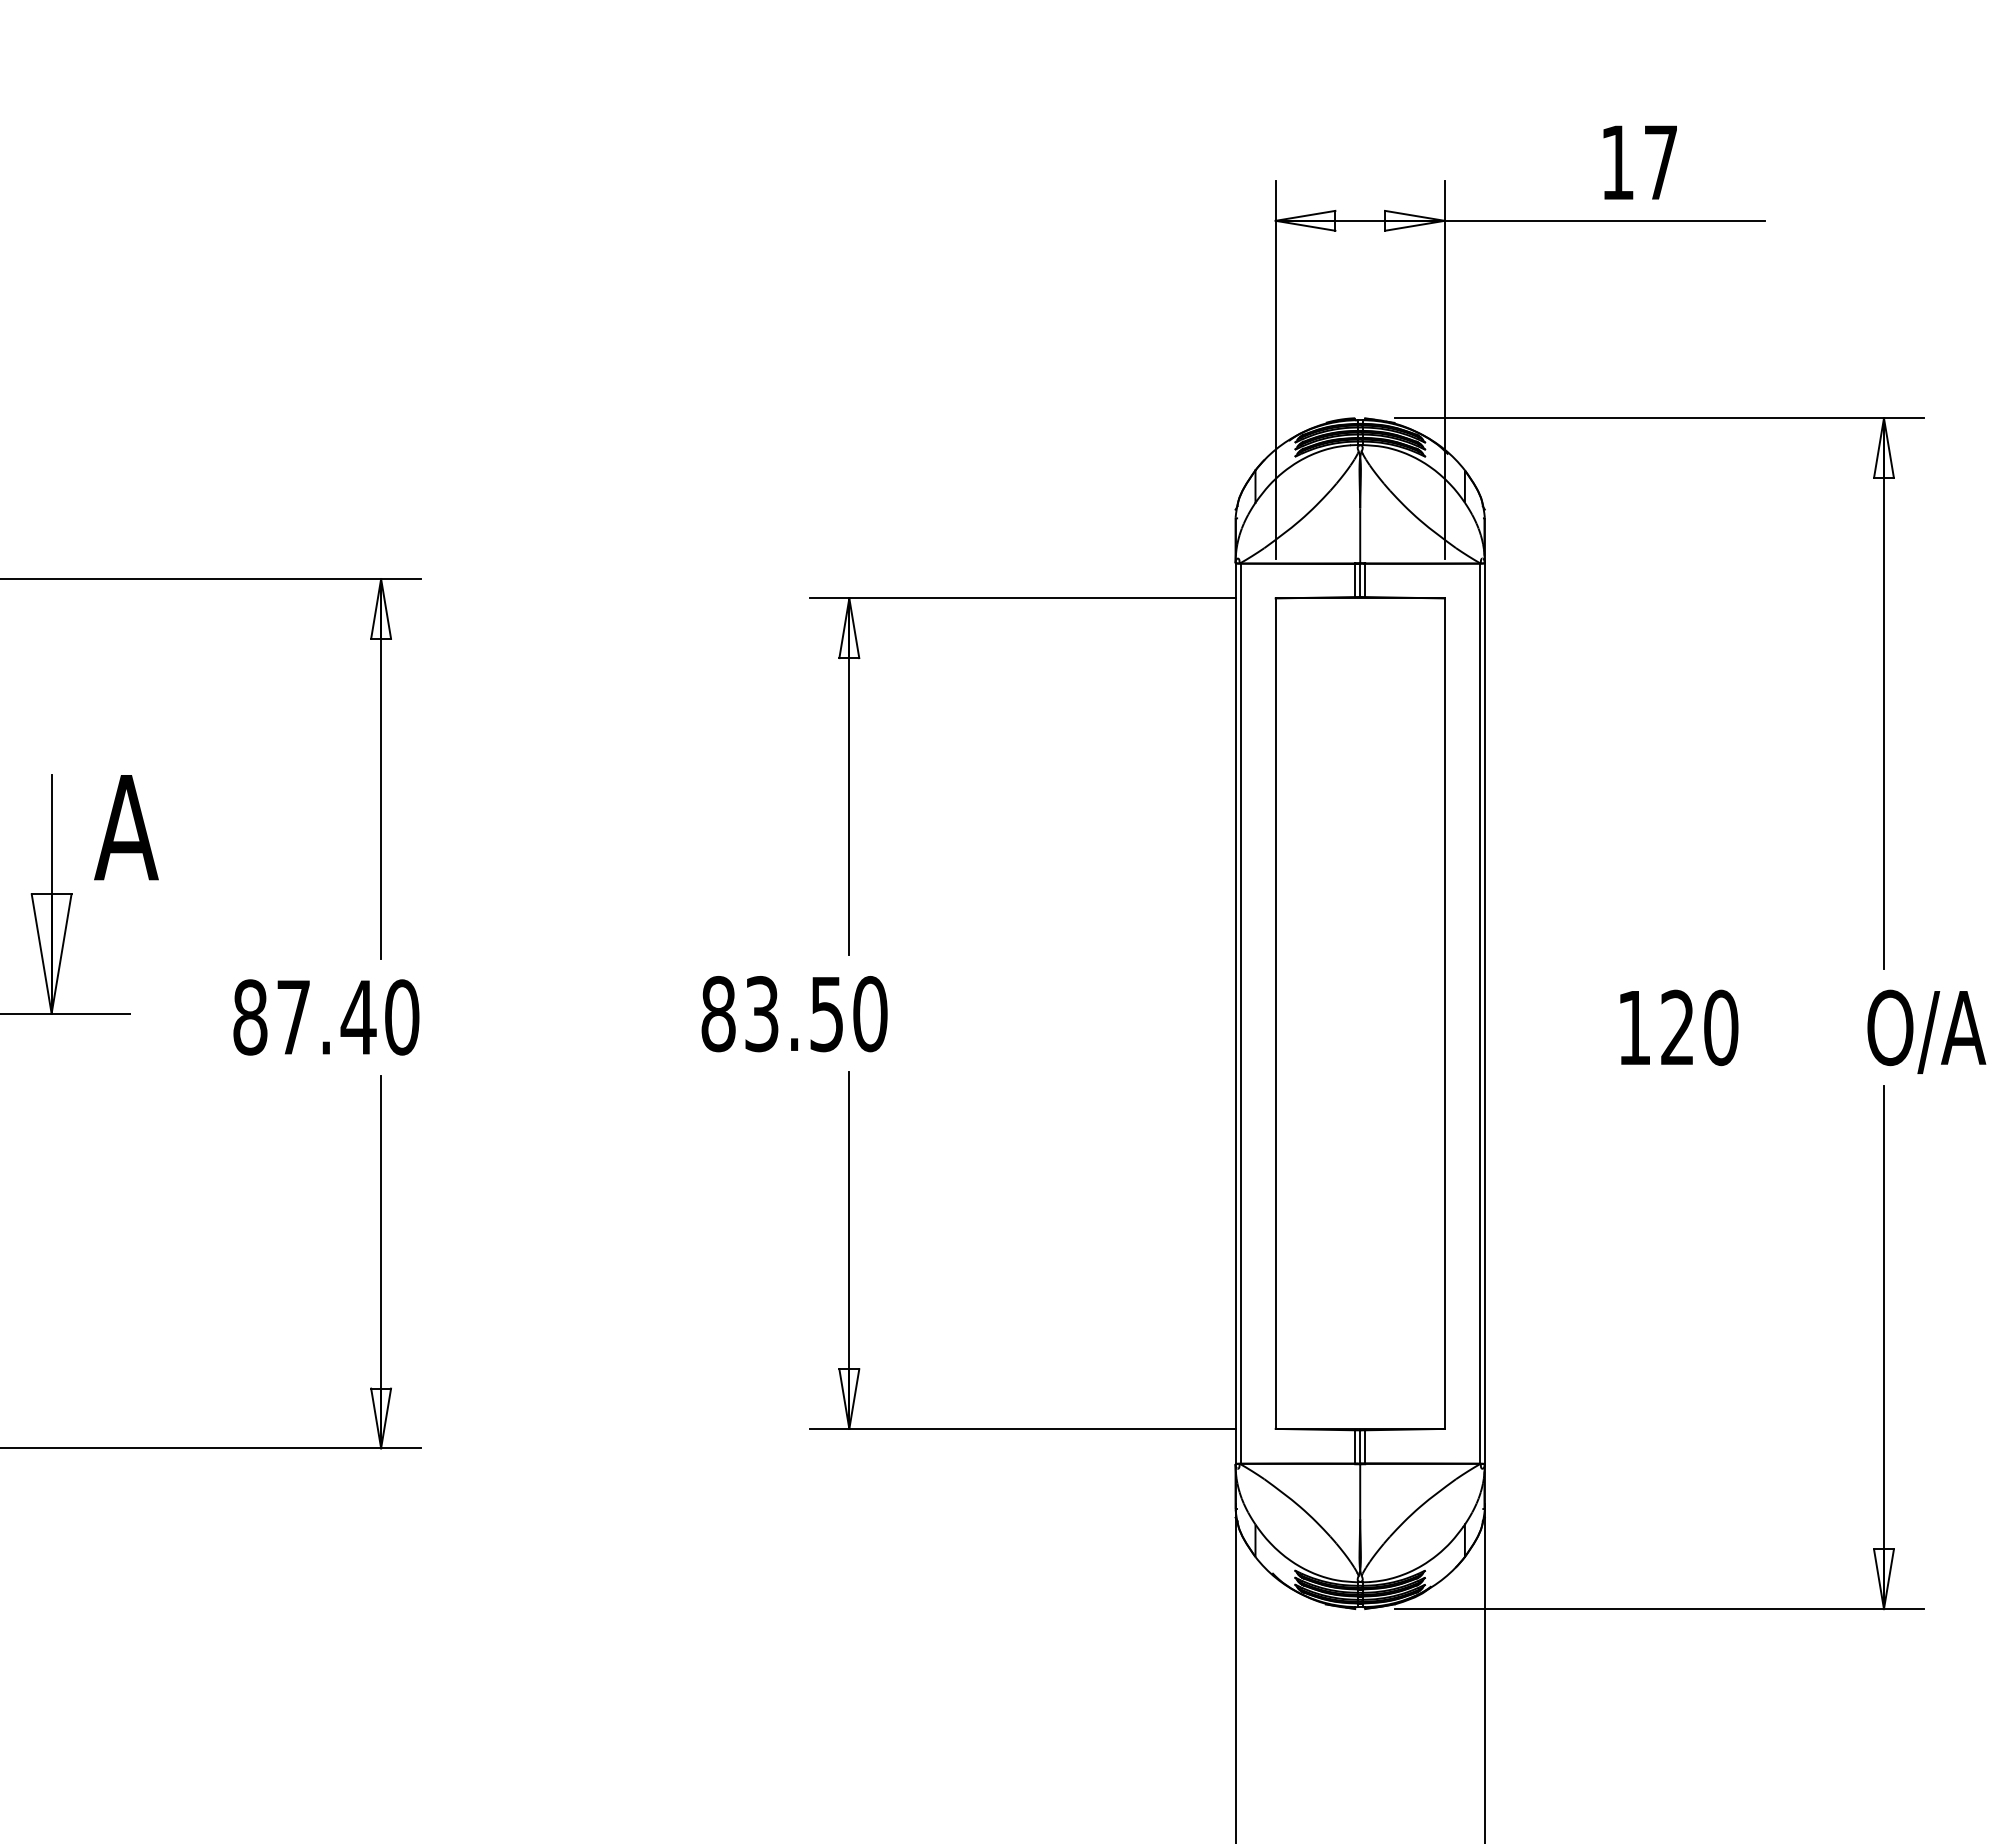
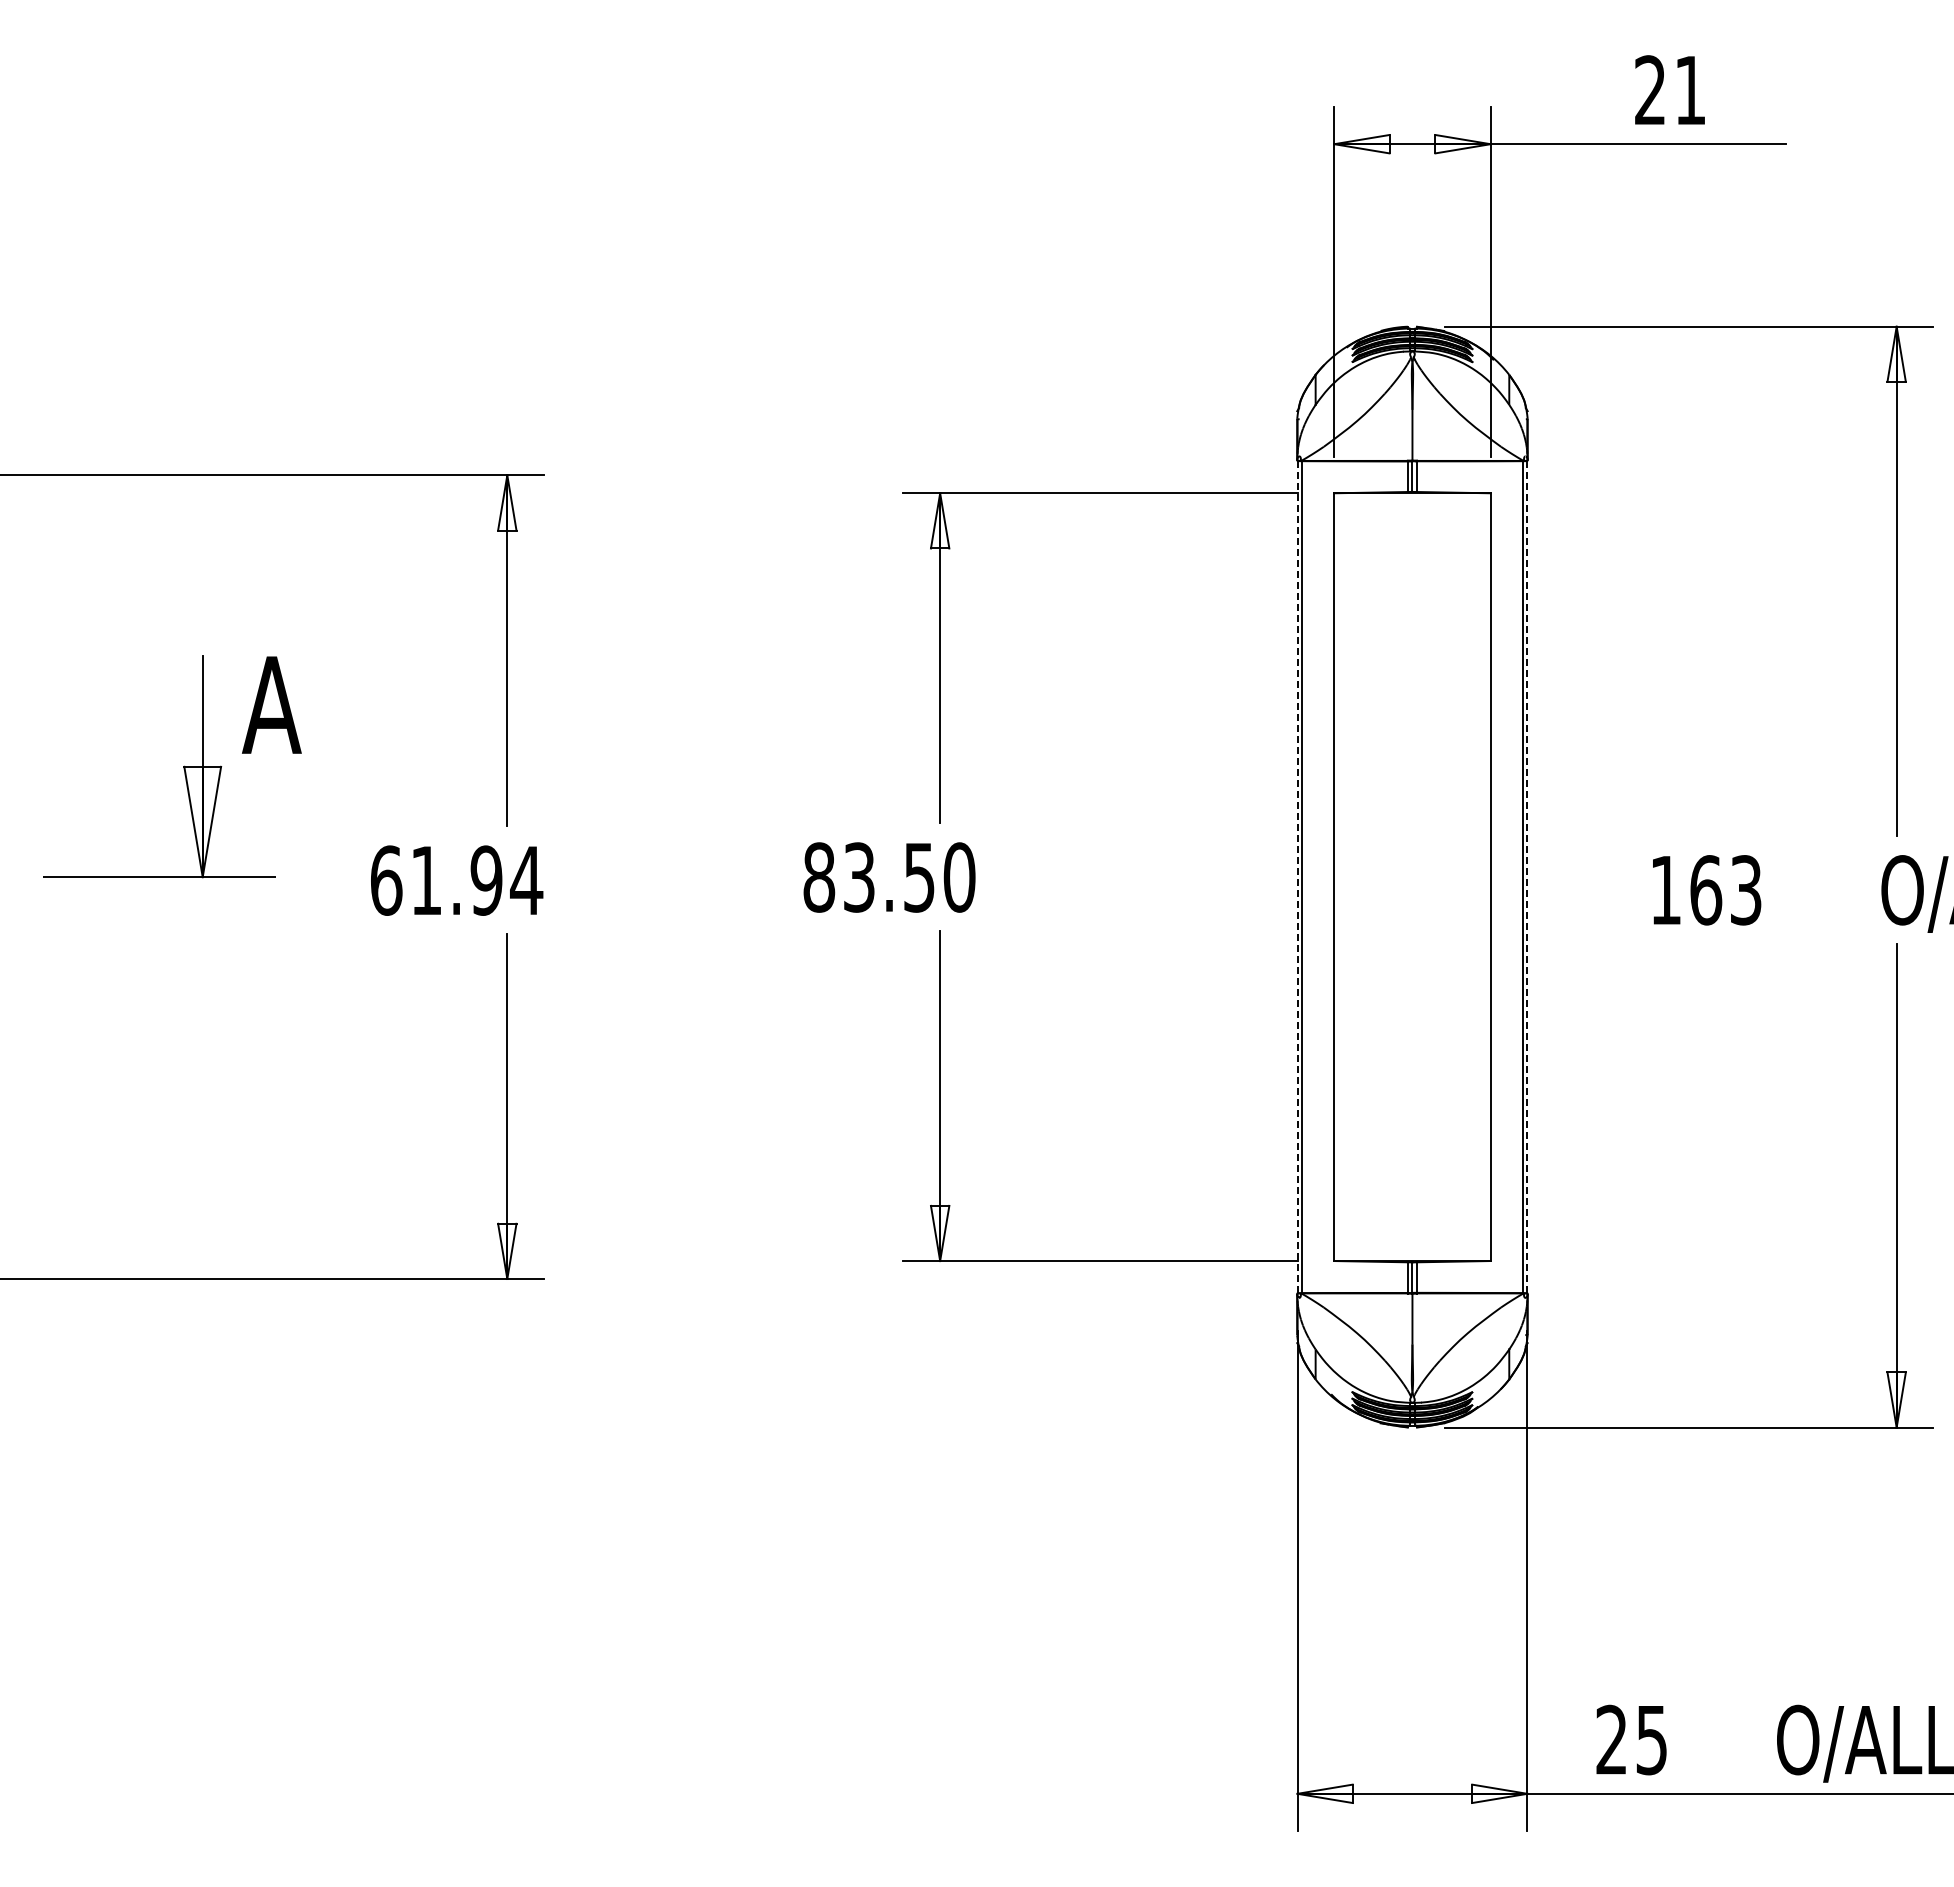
text: (1639, 161) -> (1670, 89), 17 -> 21
line: (1235, 1012) -> (1297, 876), solid -> dashed
line: (1484, 1014) -> (1527, 877), solid -> dashed
text: (326, 1017) -> (456, 880), 87.40 -> 61.94
text: (1699, 1028) -> (1726, 890), 120 -> 163

